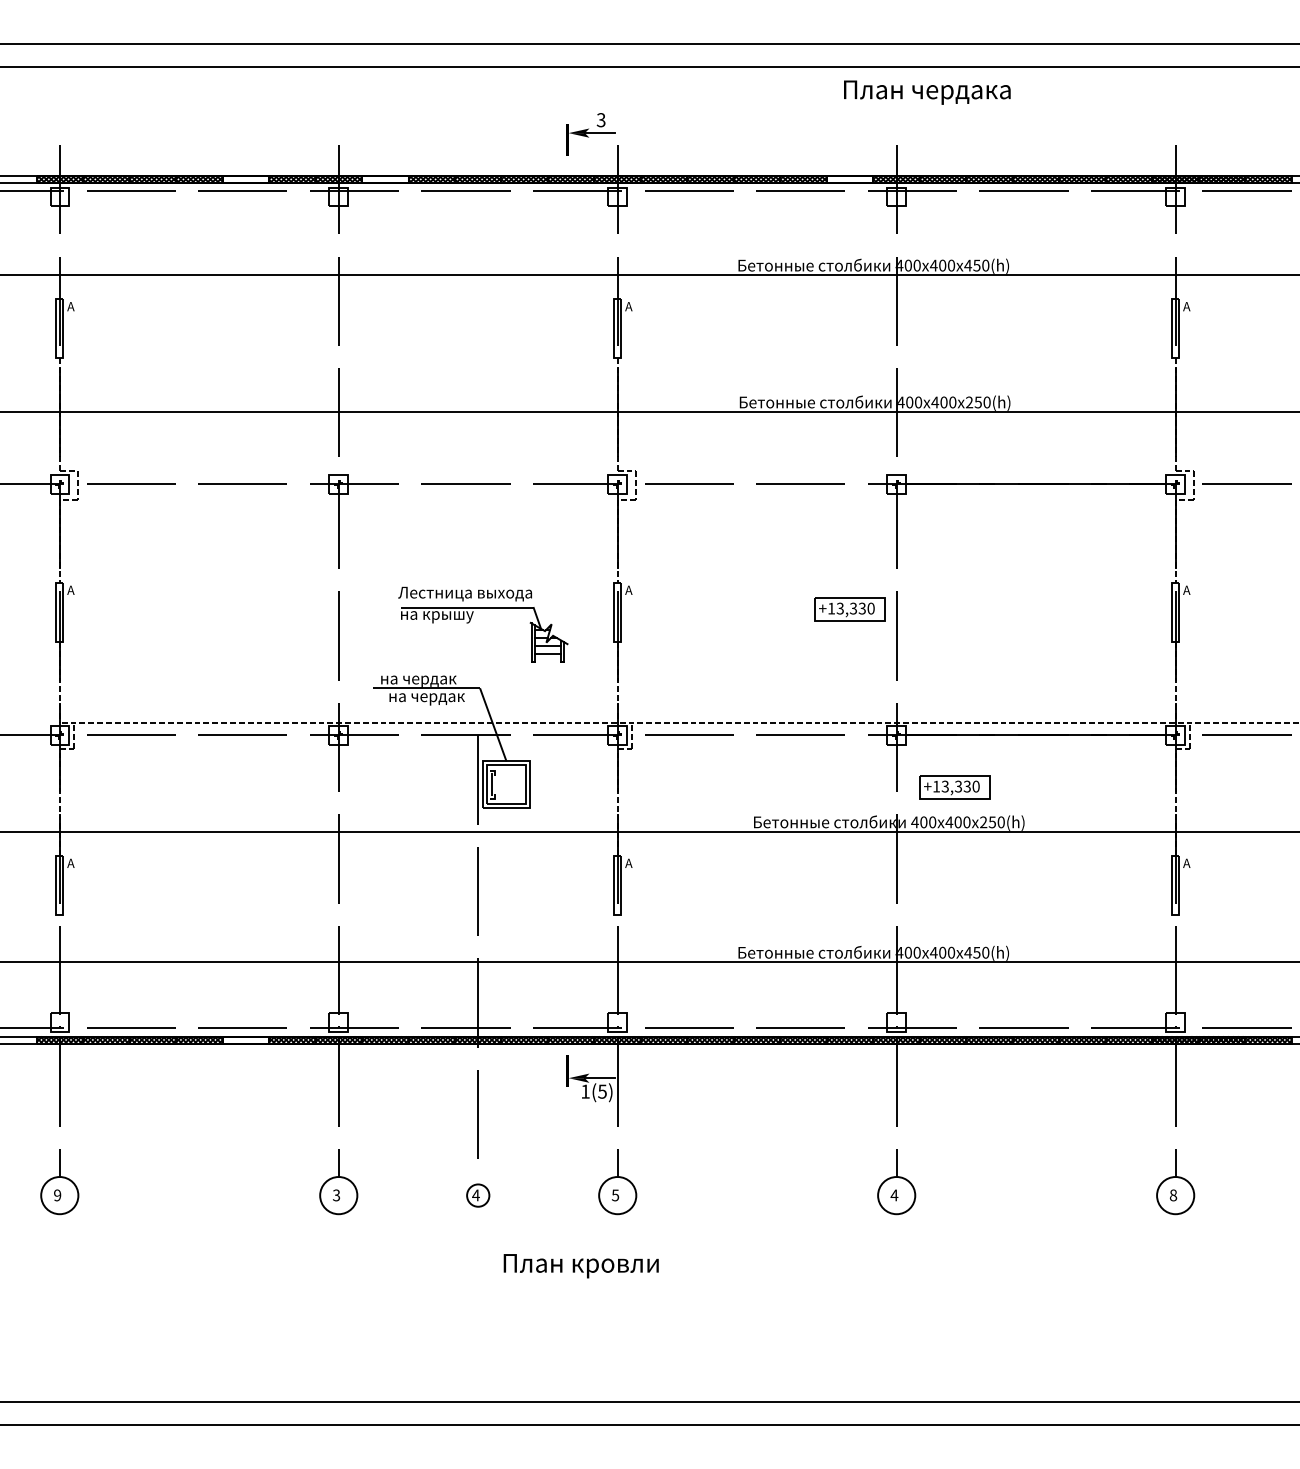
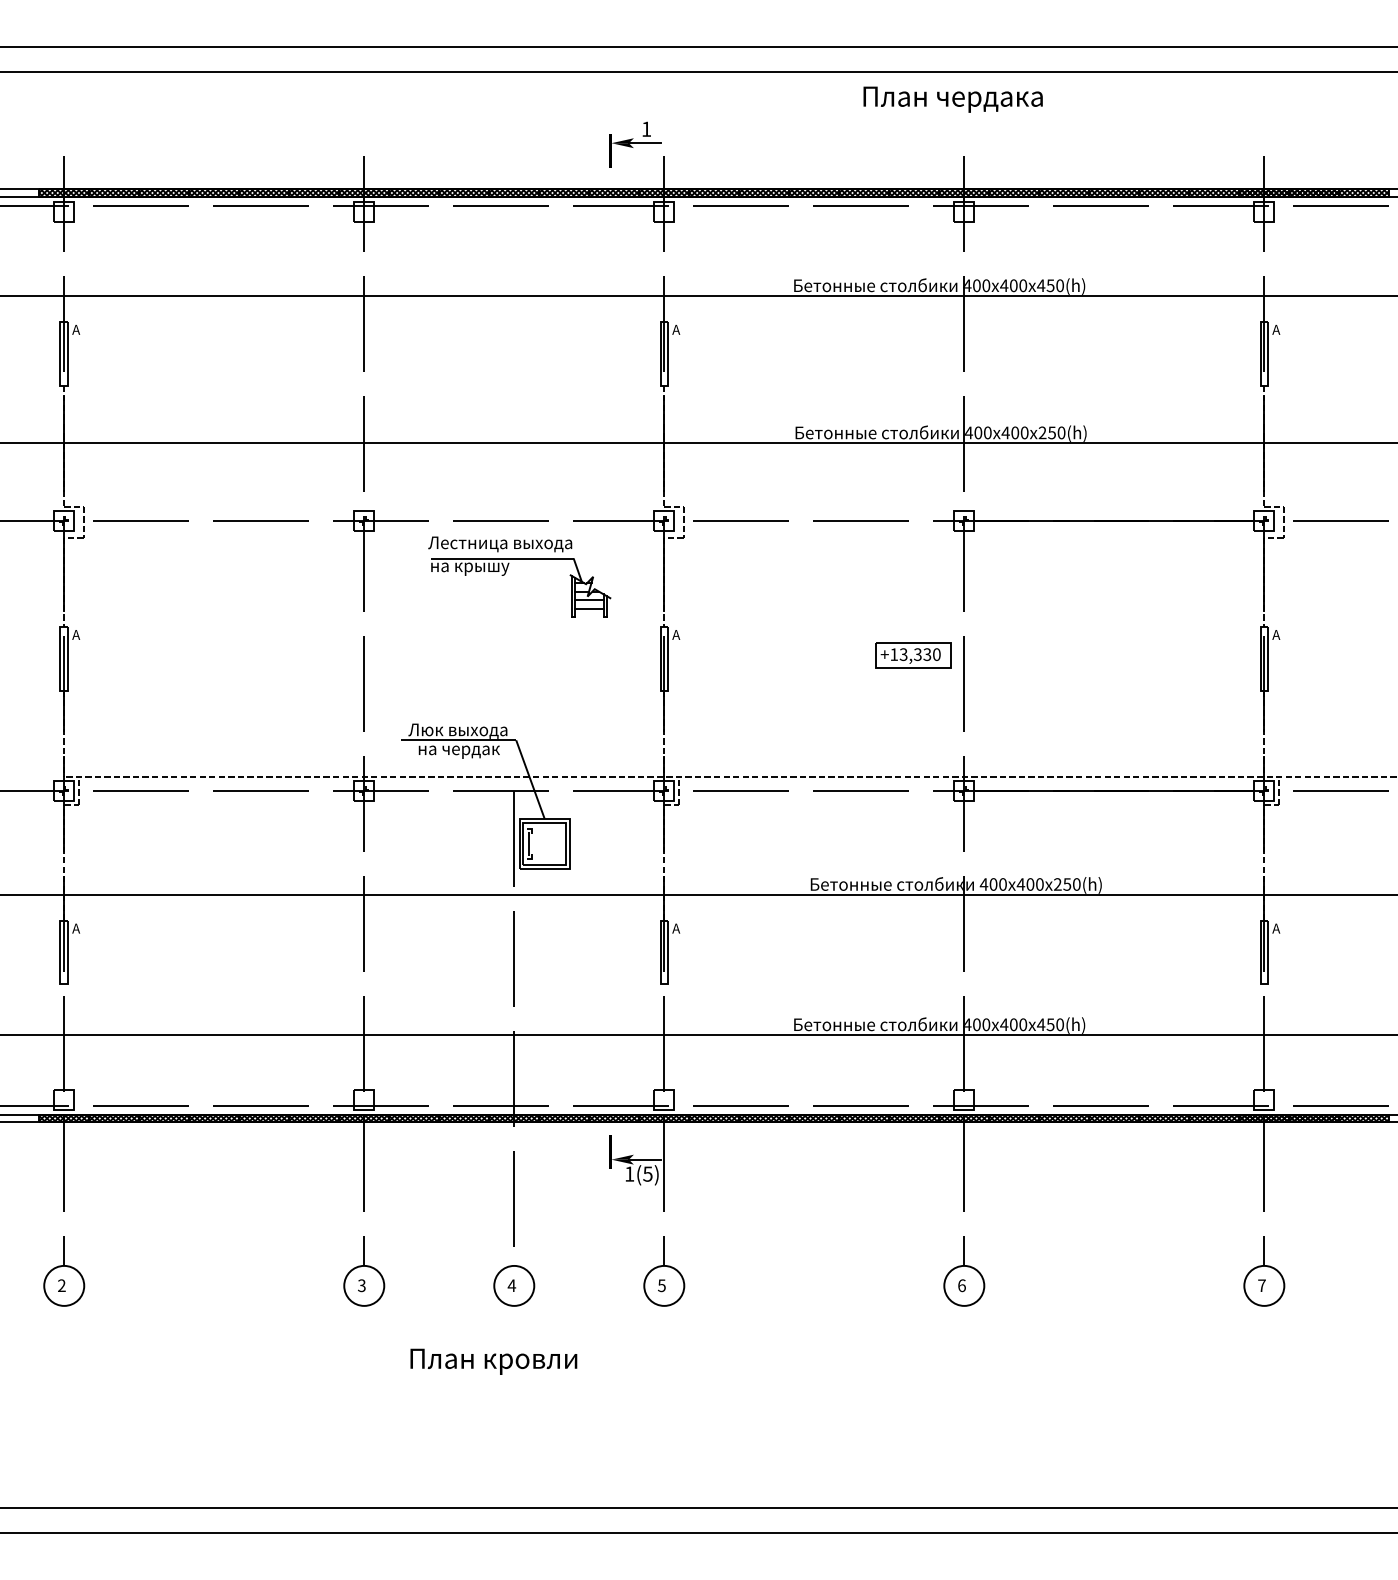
text: (927, 92) -> (953, 99), moved
text: (600, 120) -> (645, 129), 3 -> 1
hatch: (245, 178) -> (263, 192), added
hatch: (385, 178) -> (414, 192), added
hatch: (849, 178) -> (913, 192), added
part: (470, 621) -> (505, 573), moved
text: (425, 679) -> (457, 730), на чердак -> Люк выхода
part: (954, 787) -> (1026, 847), removed
hatch: (245, 1039) -> (263, 1118), added
text: (57, 1195) -> (61, 1285), 9 -> 2
circle: (477, 1195) -> (513, 1285), size x1.67
text: (894, 1195) -> (961, 1285), 4 -> 6
text: (1173, 1195) -> (1262, 1285), 8 -> 7
text: (580, 1266) -> (493, 1362), moved

